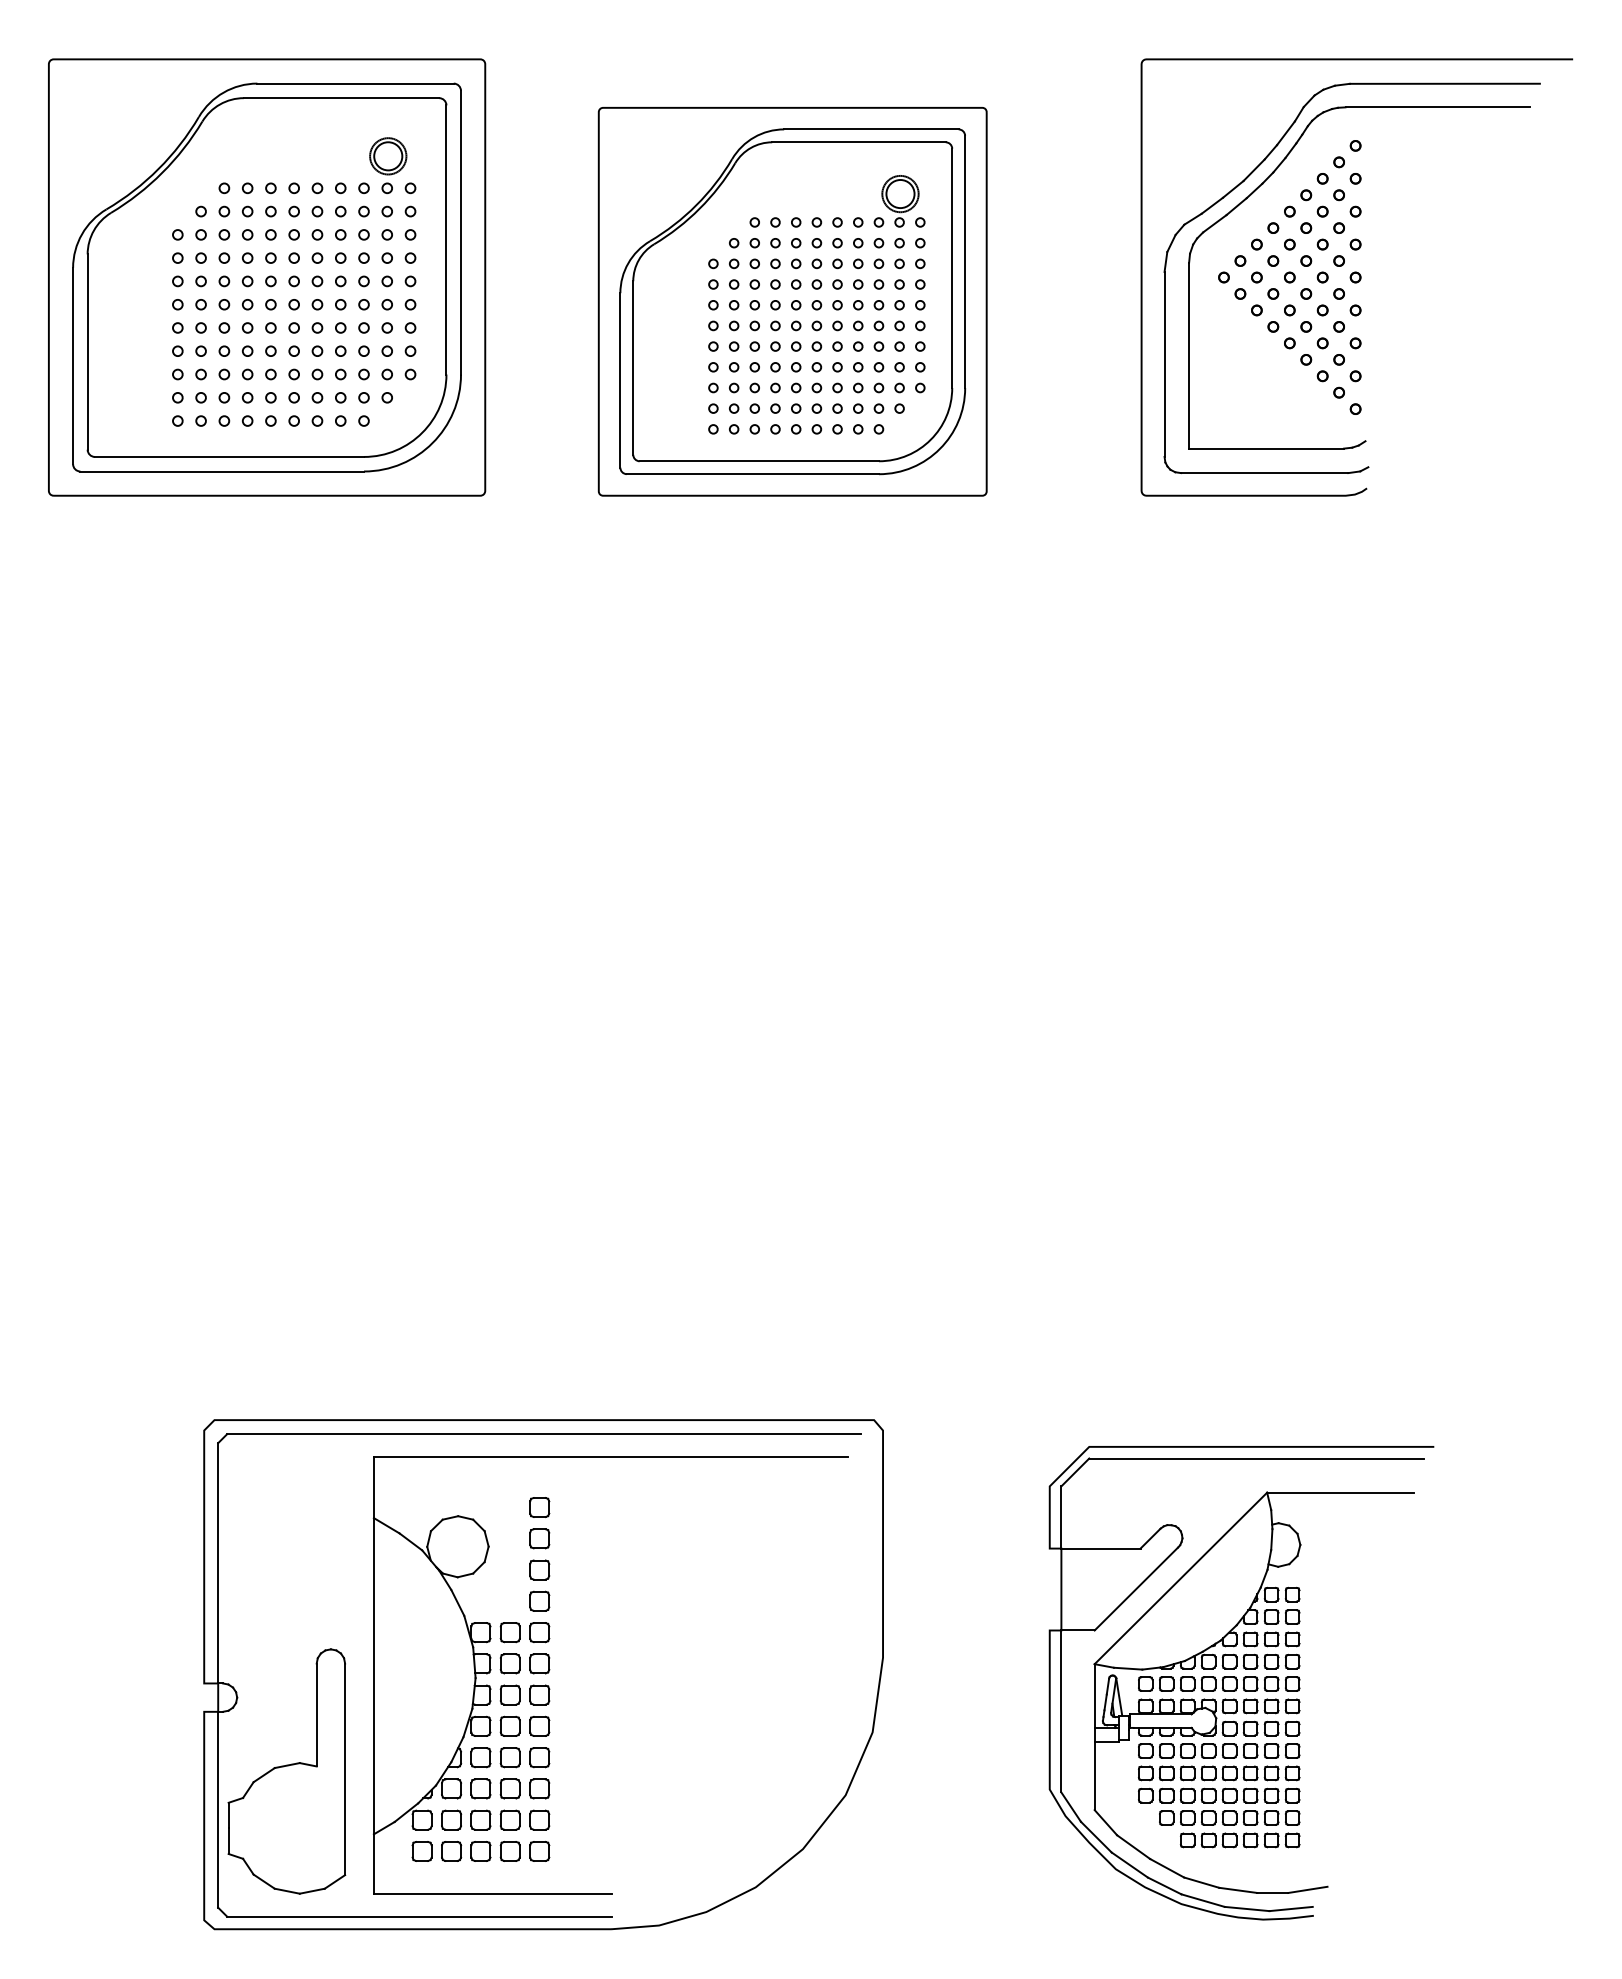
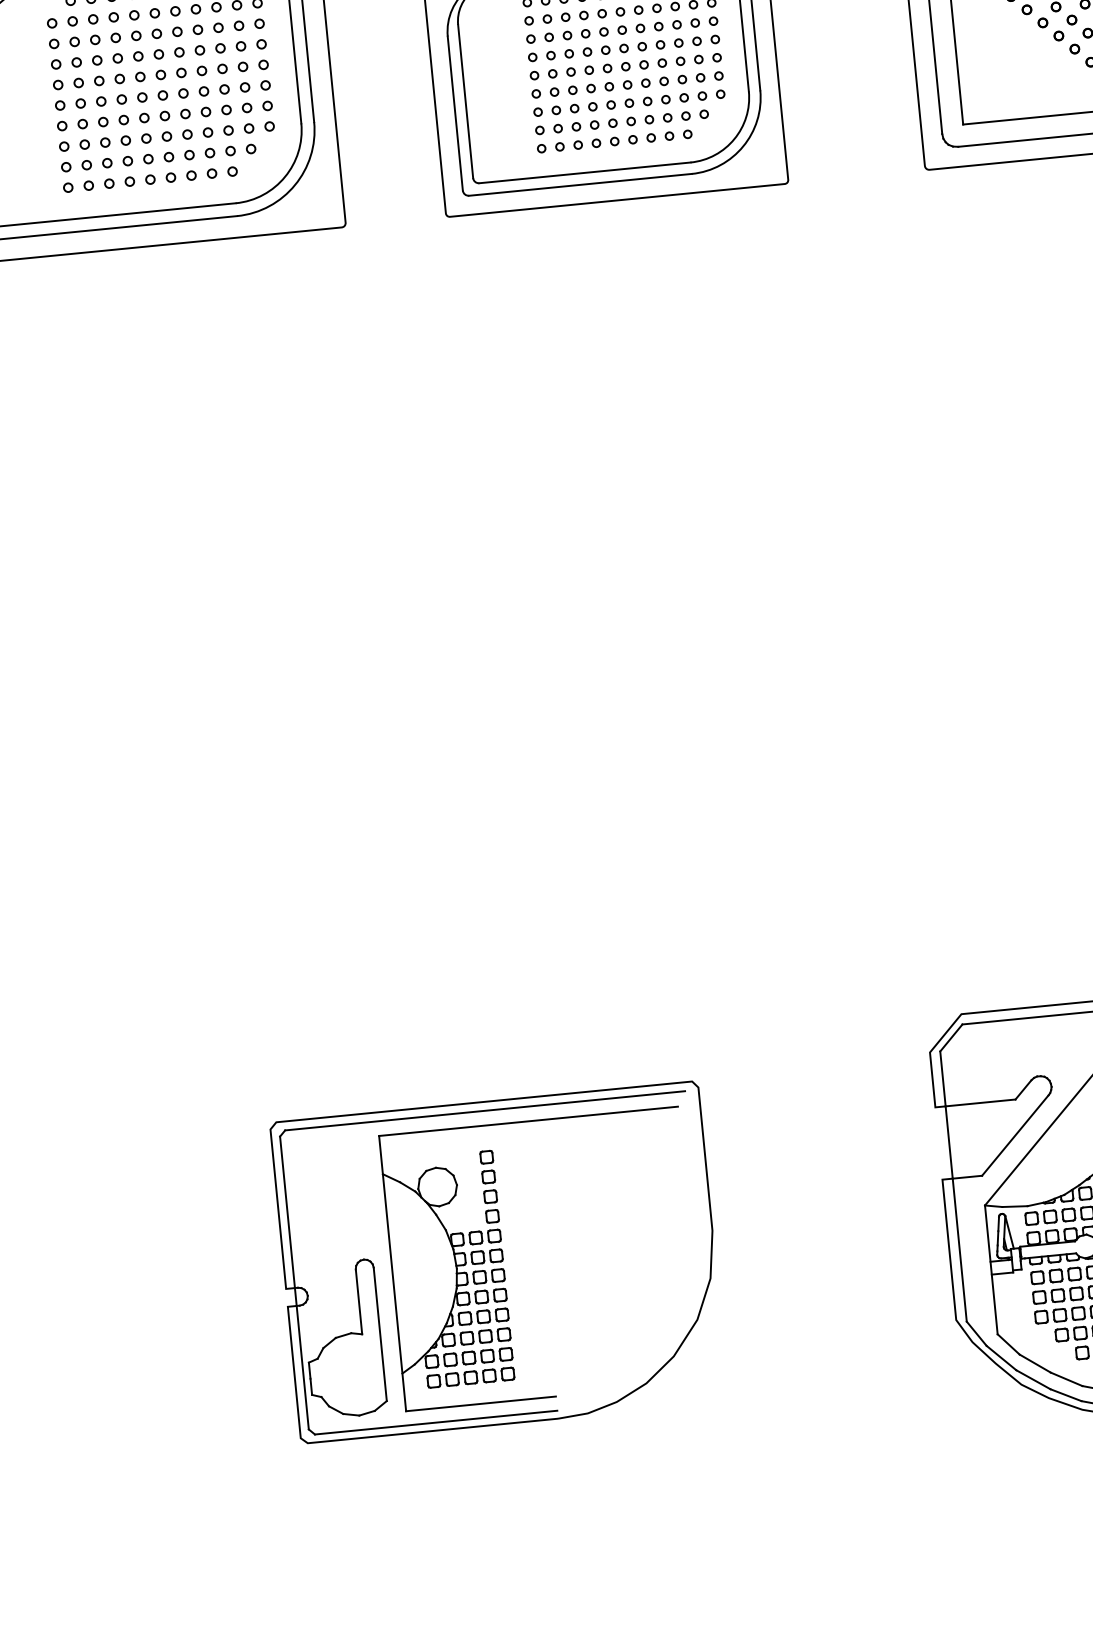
part: (543, 1674) -> (499, 1262), size x0.71

